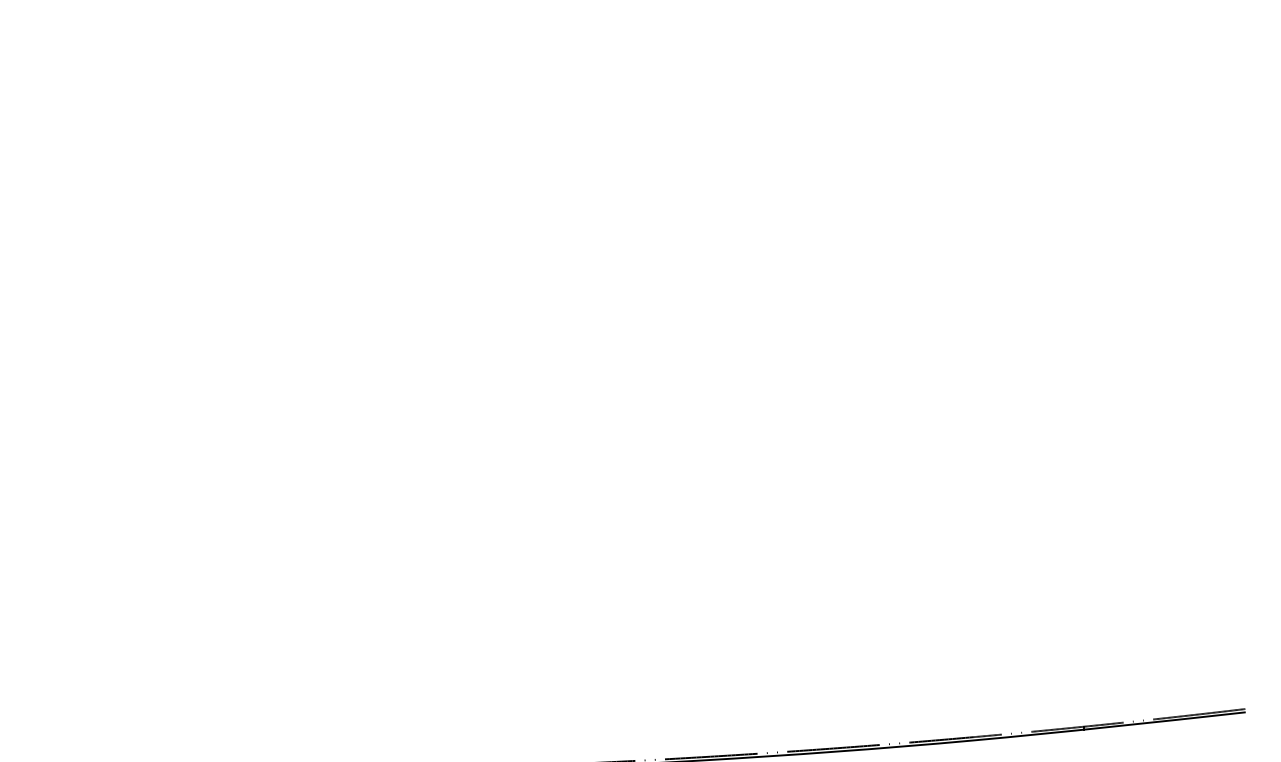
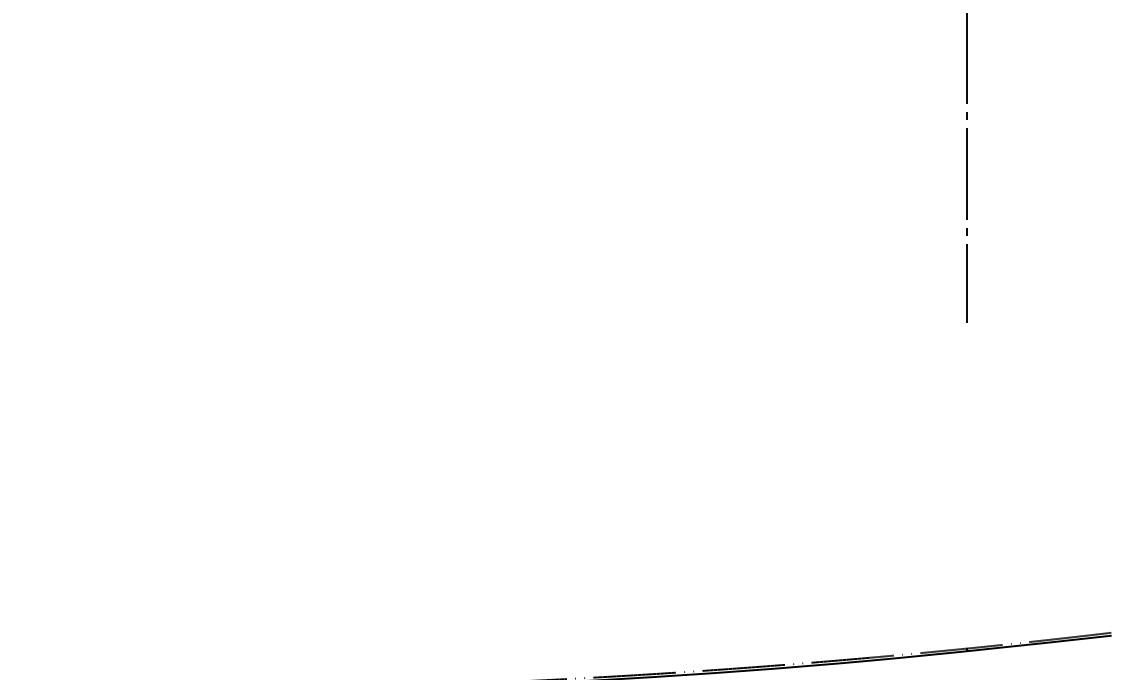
line: (1083, 187) -> (966, 167), added

